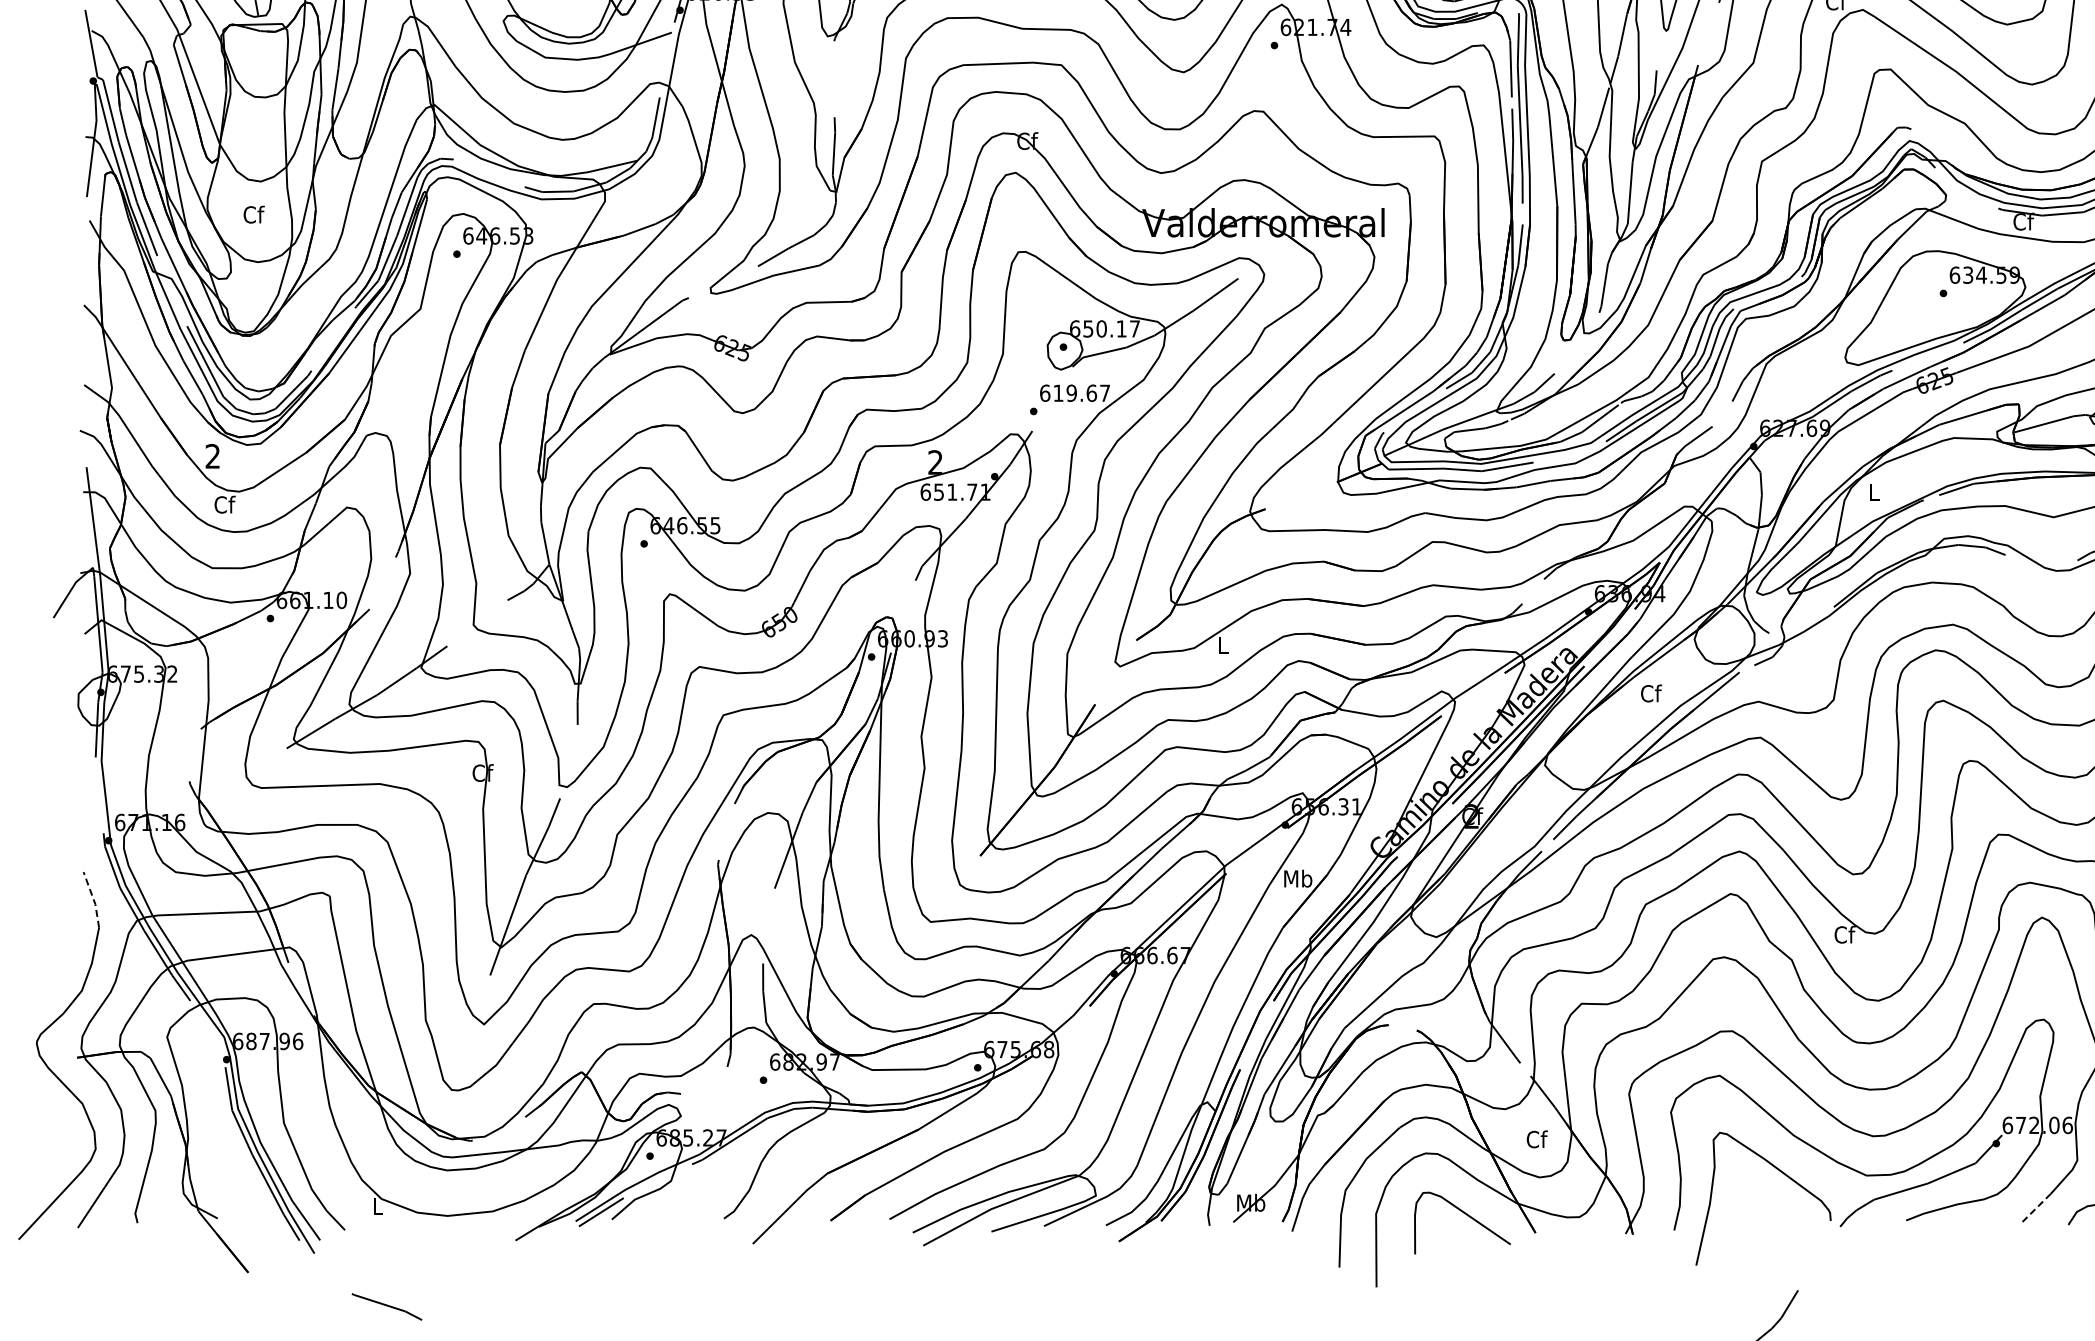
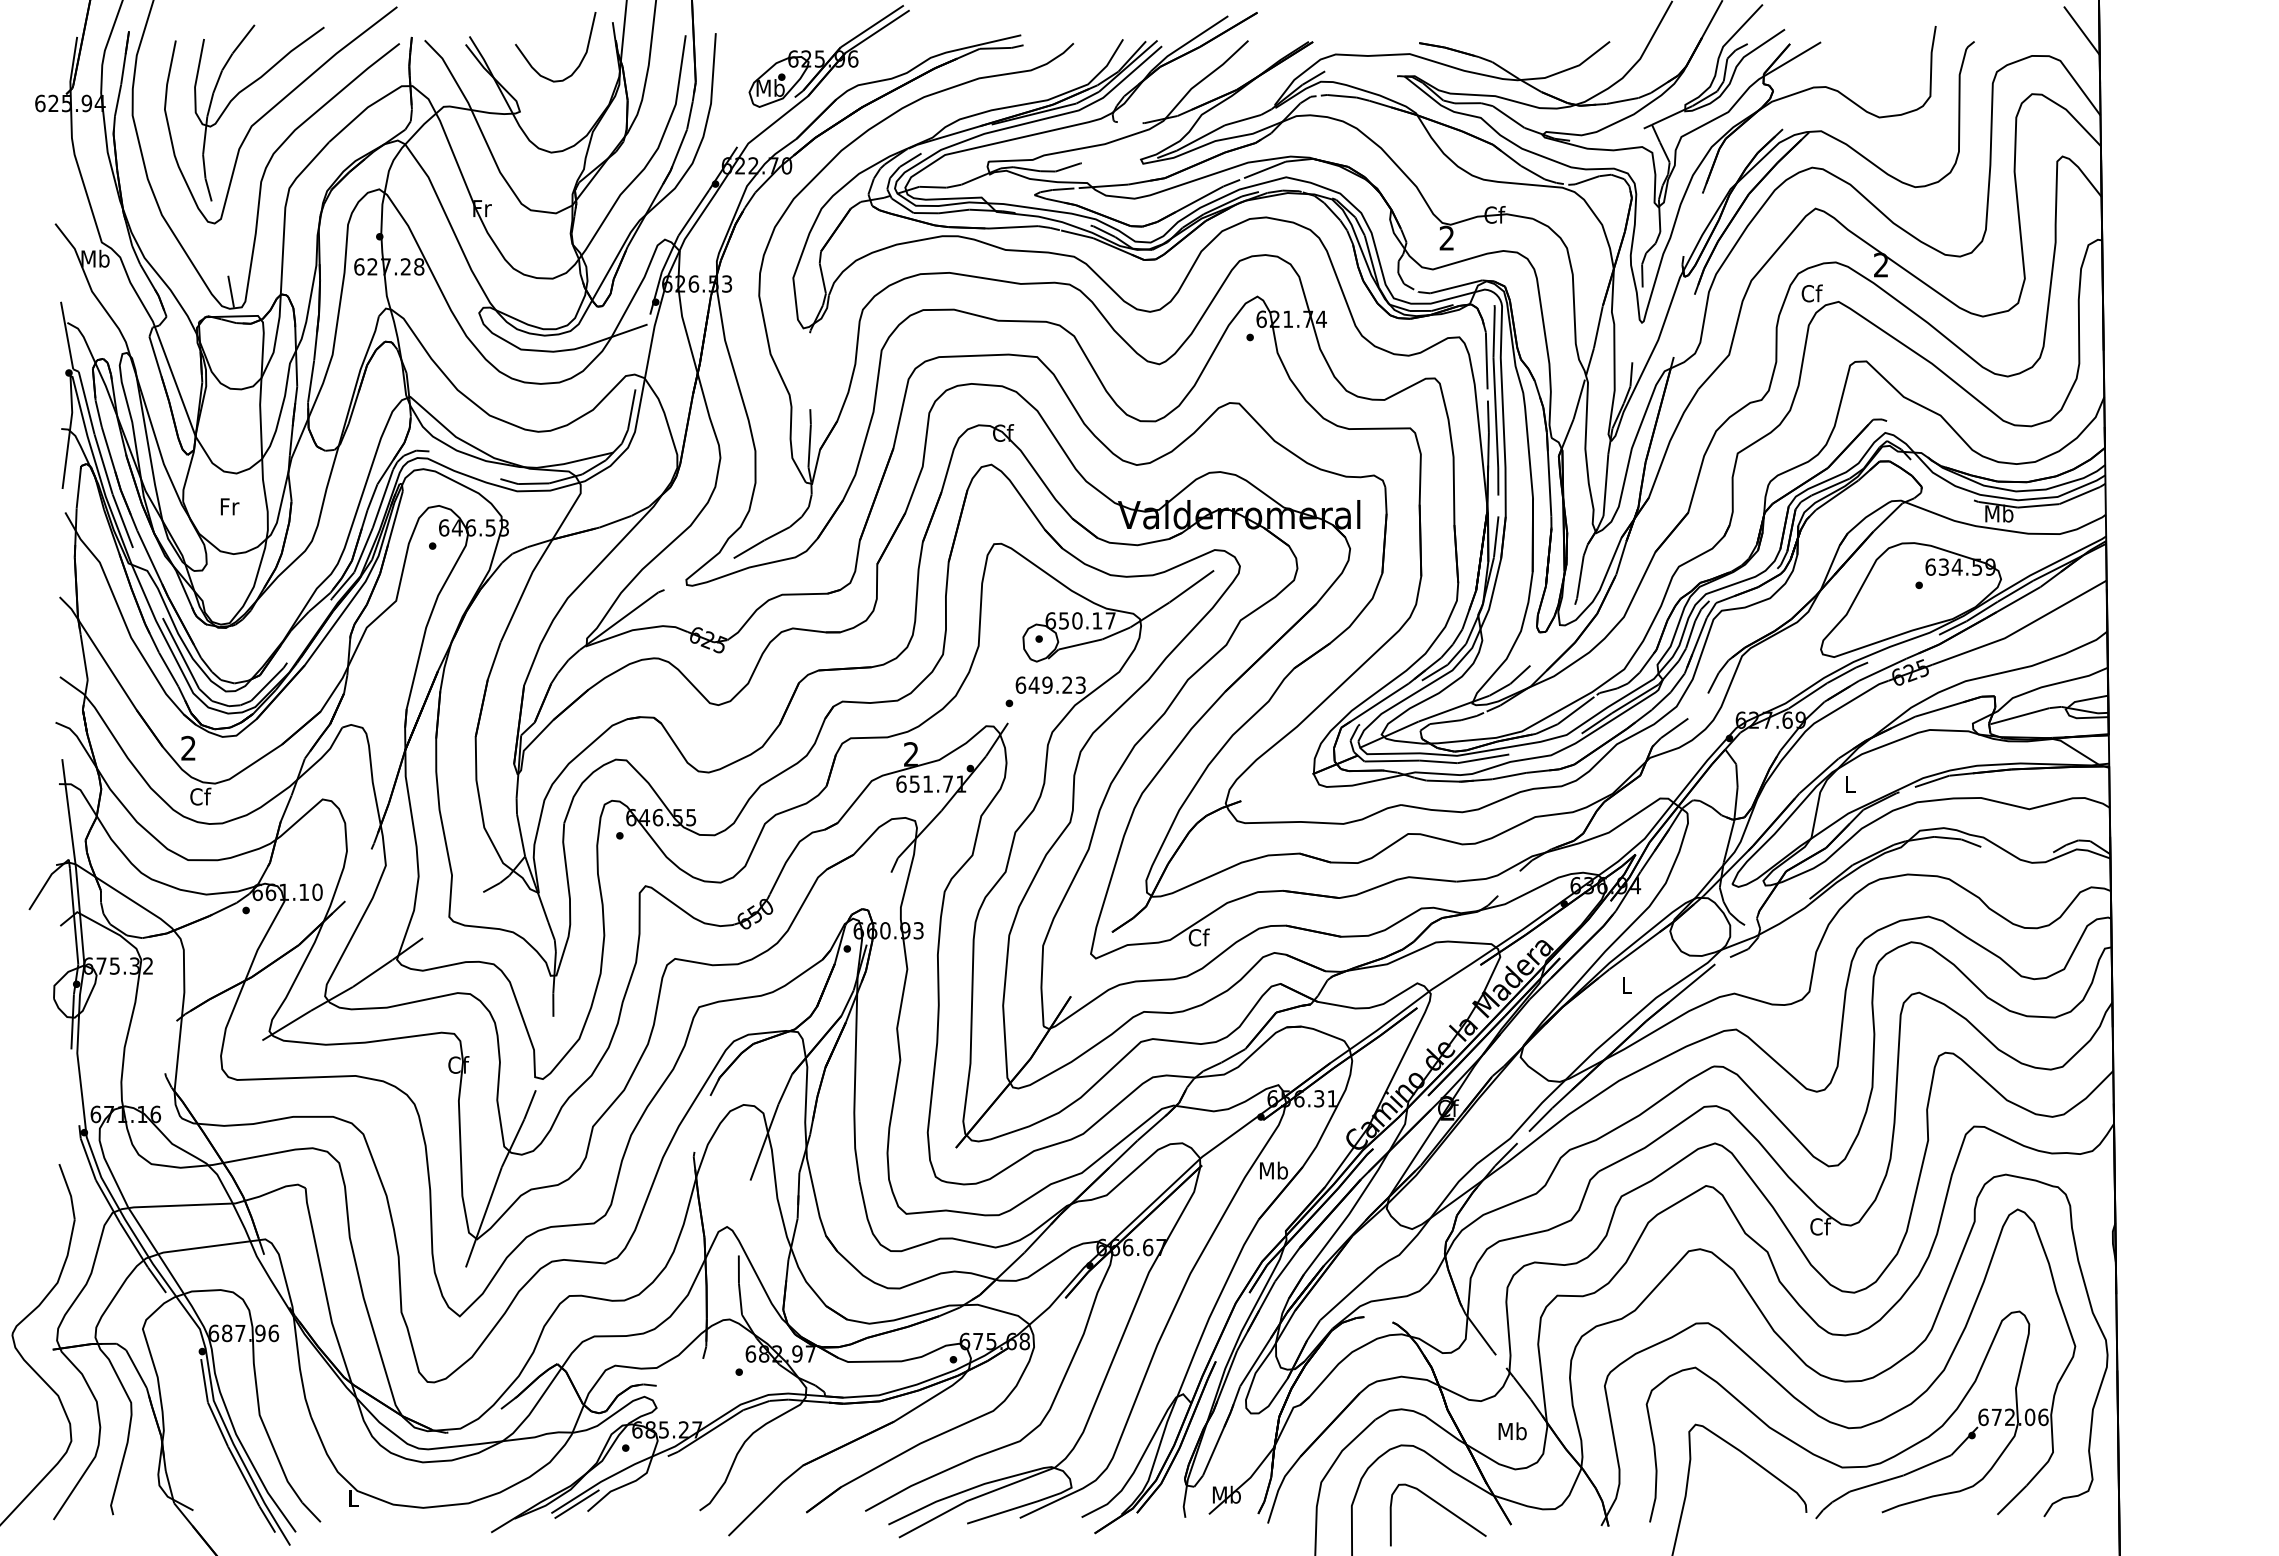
text: (253, 214) -> (229, 506), Cf -> Fr
text: (2023, 221) -> (1999, 513), Cf -> Mb
text: (1080, 392) -> (1056, 684), 619.67 -> 649.23
text: (1222, 645) -> (1198, 937), L -> Cf
text: (1650, 693) -> (1626, 985), Cf -> L
line: (93, 899) -> (69, 1191), dashed -> solid
text: (1536, 1139) -> (1512, 1431), Cf -> Mb
line: (2035, 1208) -> (2011, 1500), dashed -> solid

